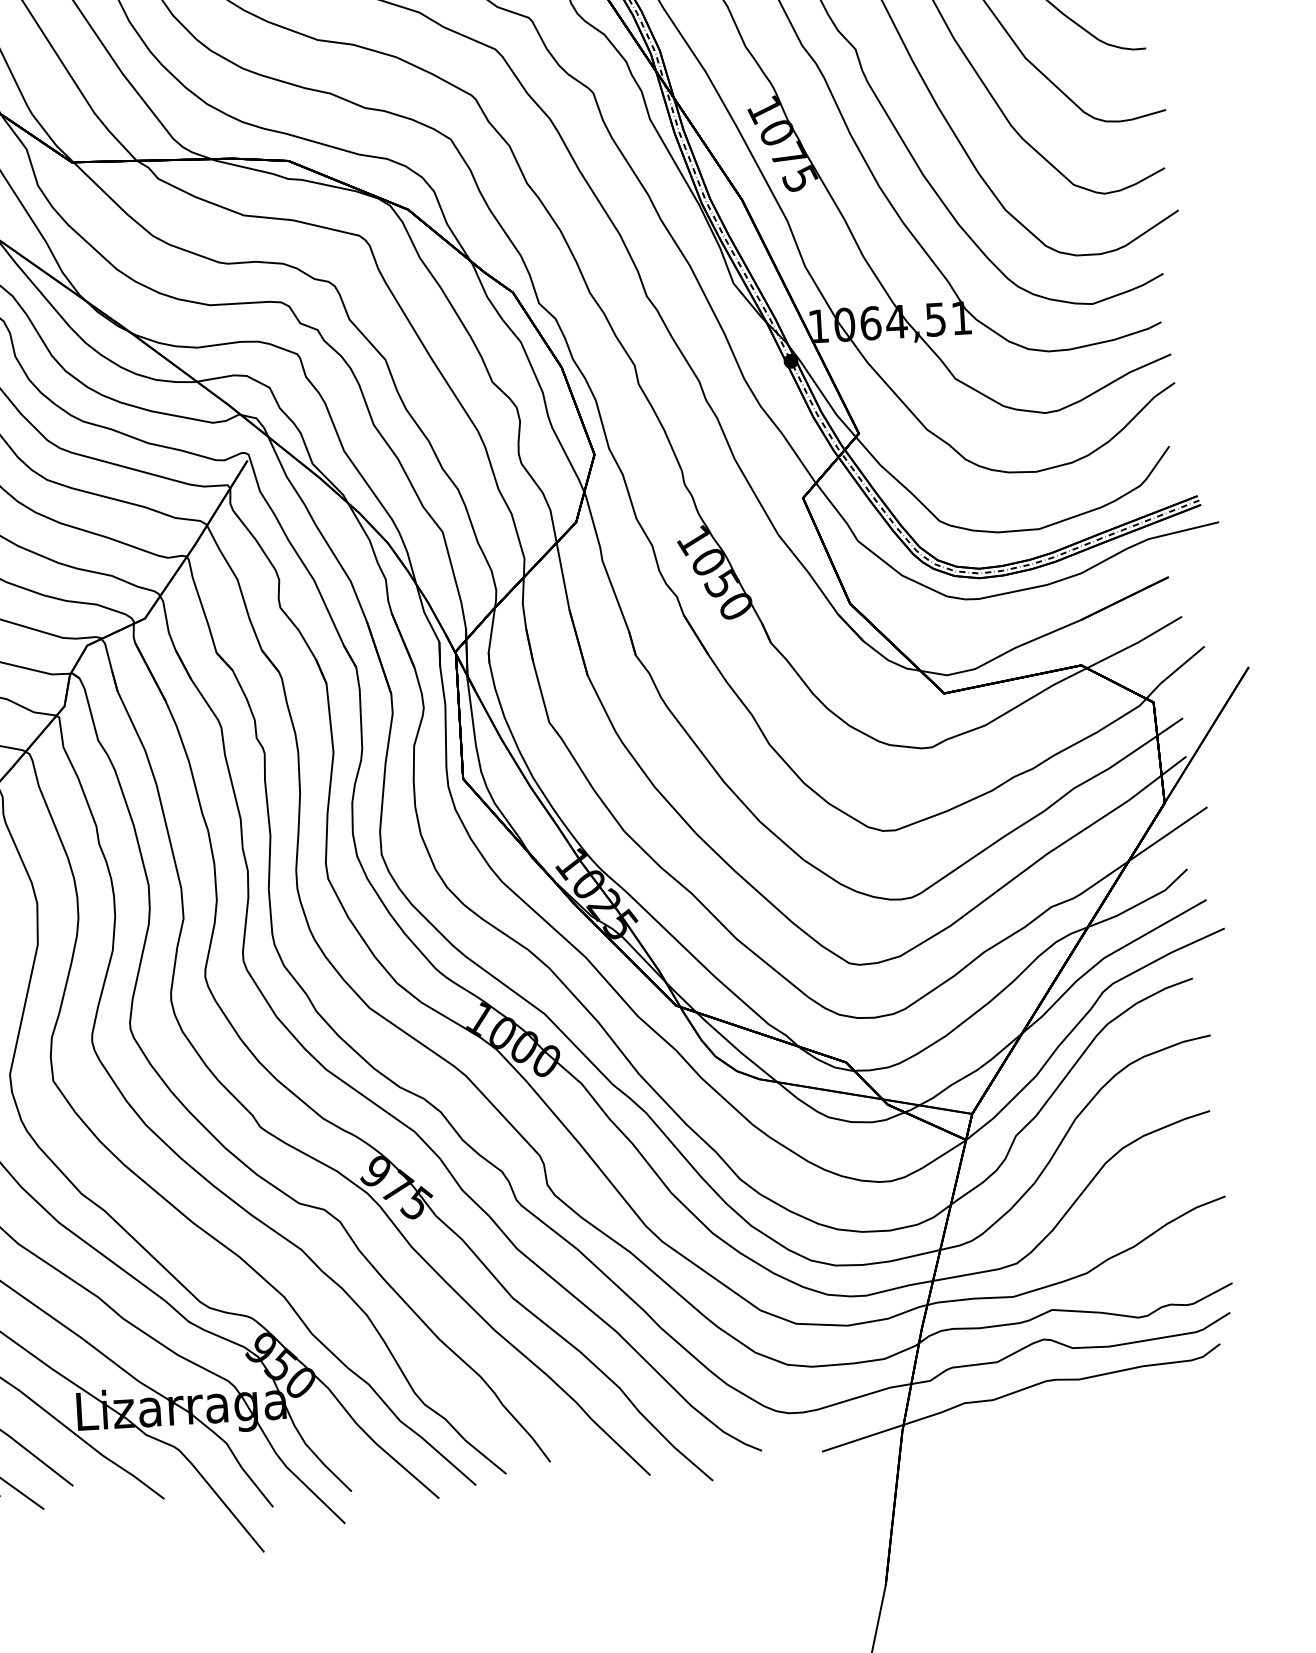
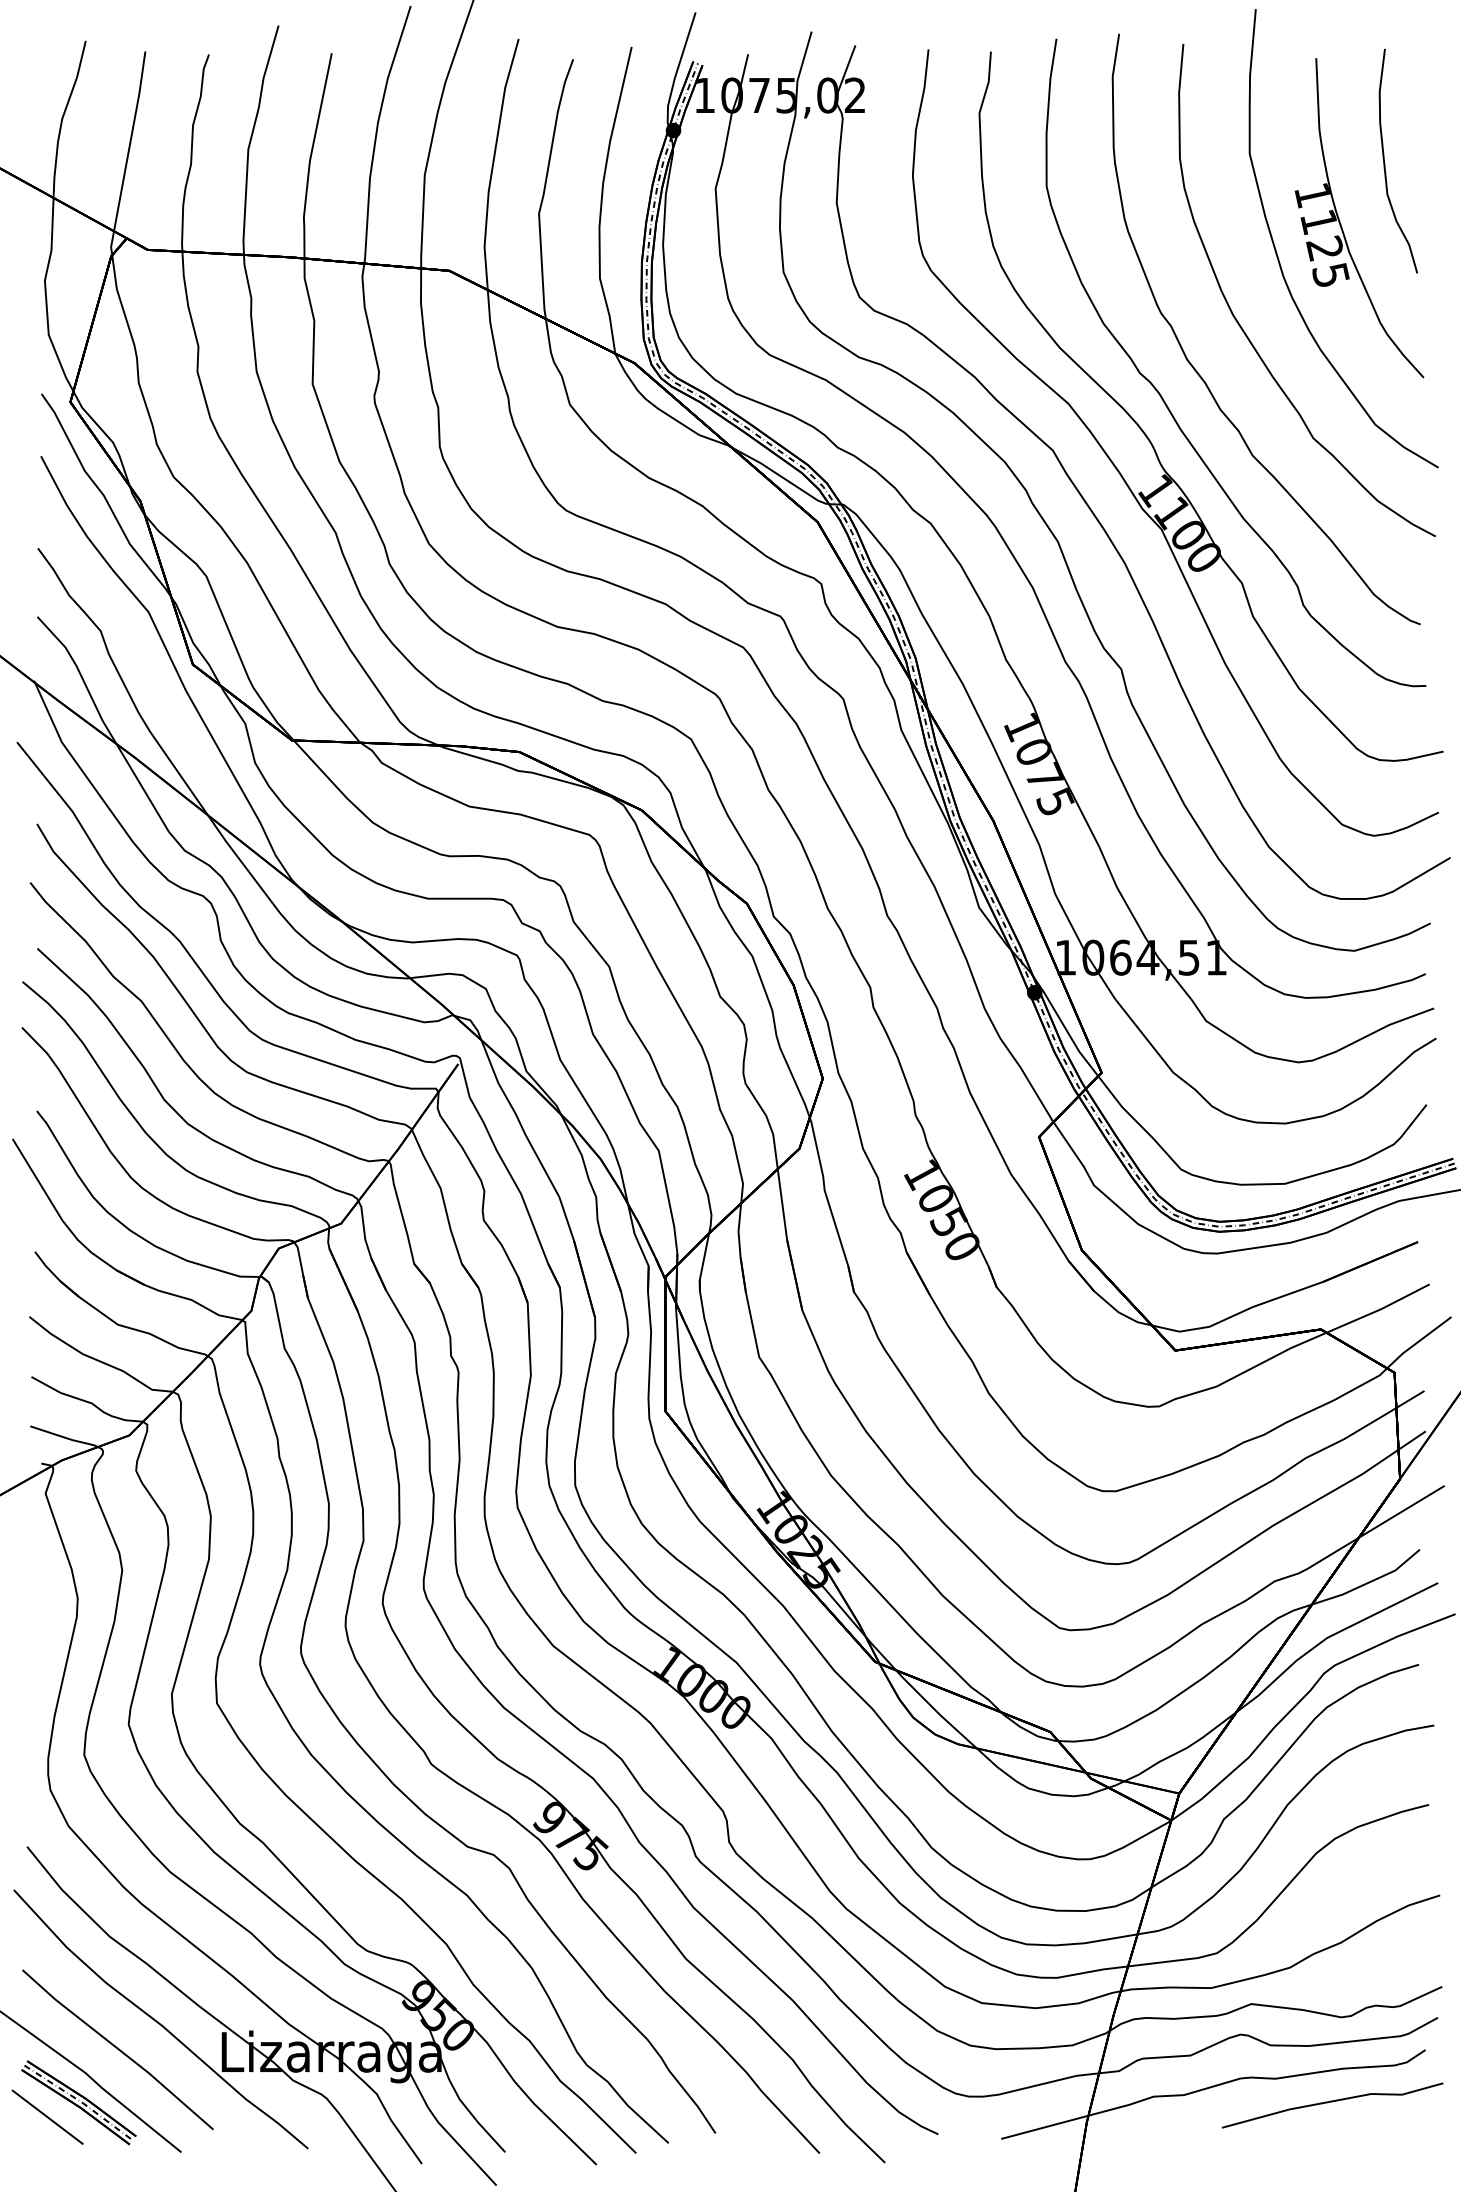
line: (1134, 1398) -> (1332, 2102), added

